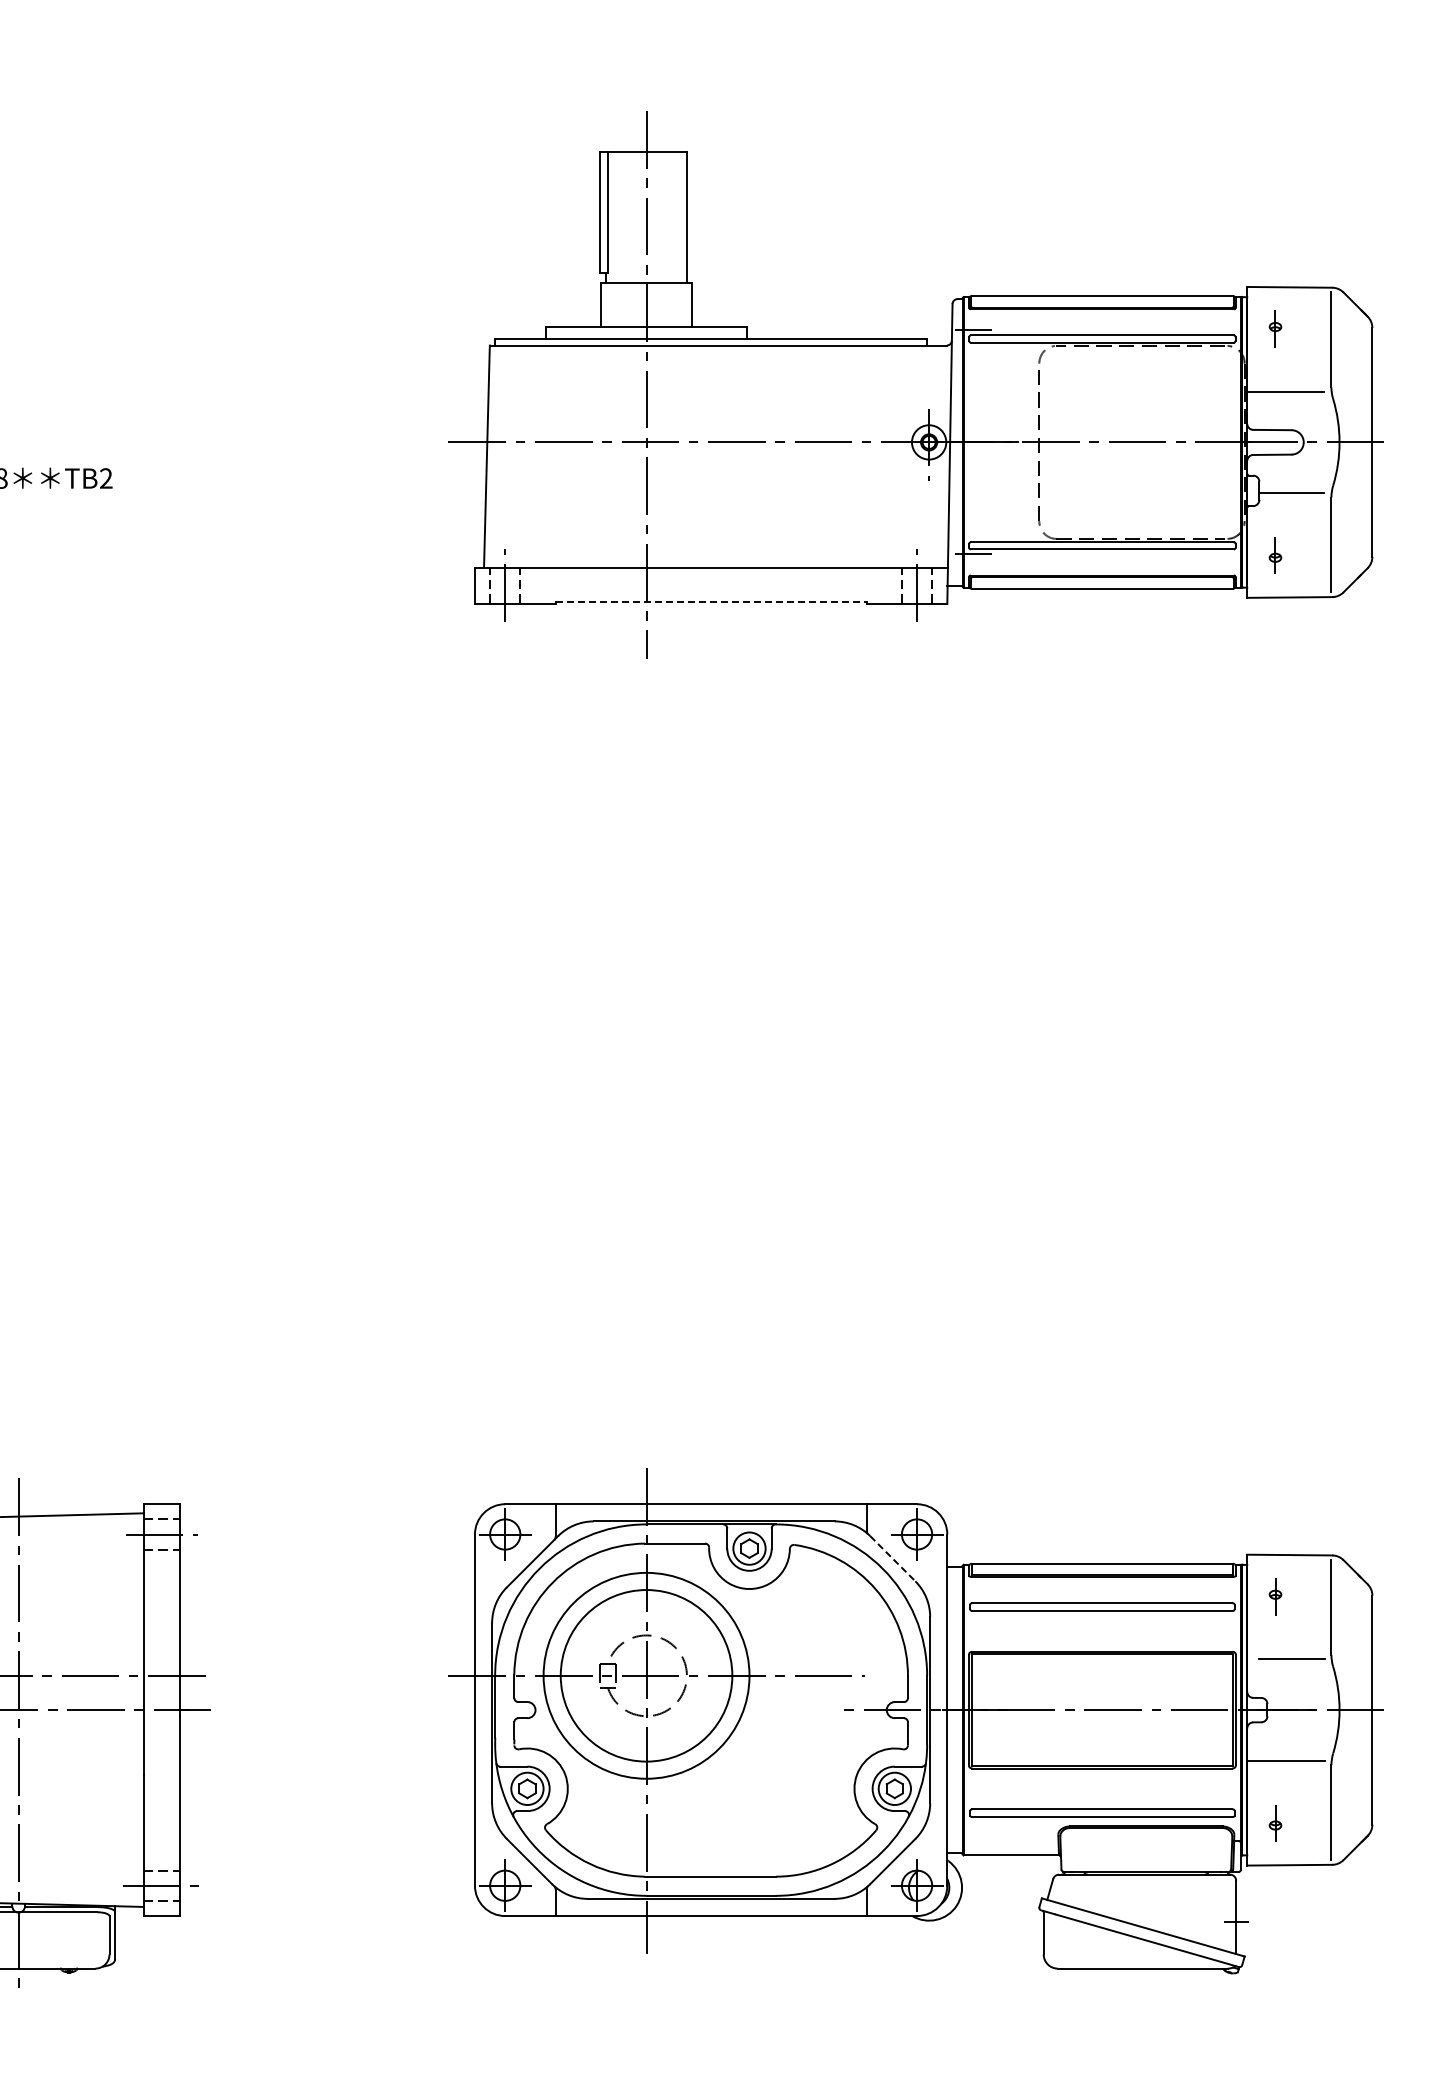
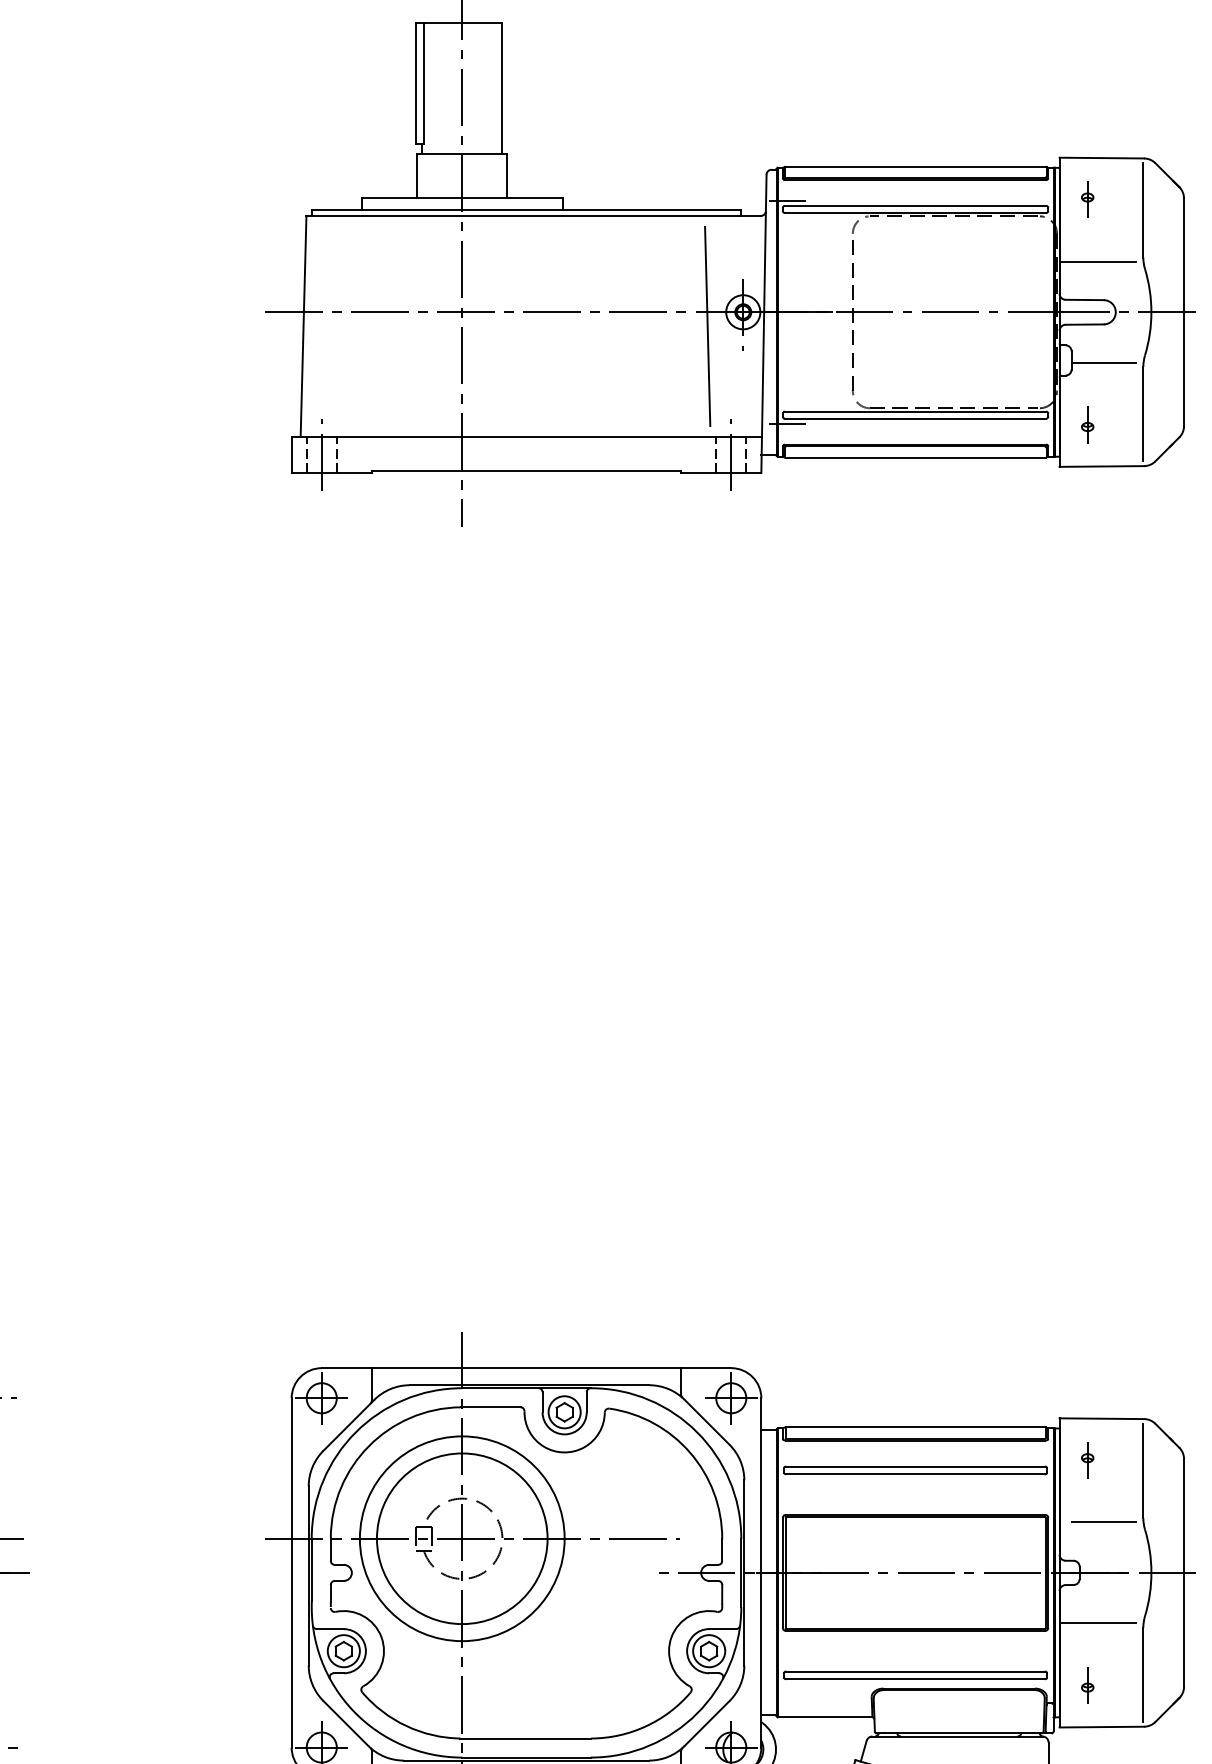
line: (892, 456) -> (706, 326), added
line: (711, 601) -> (526, 470), dashed -> solid
line: (892, 1558) -> (706, 1422), dashed -> solid

